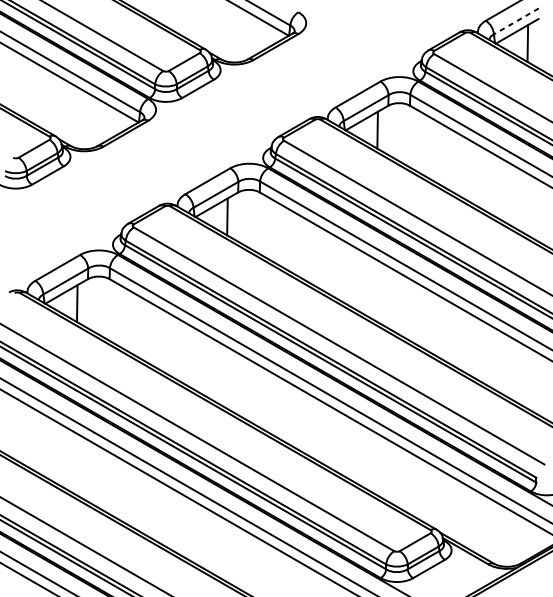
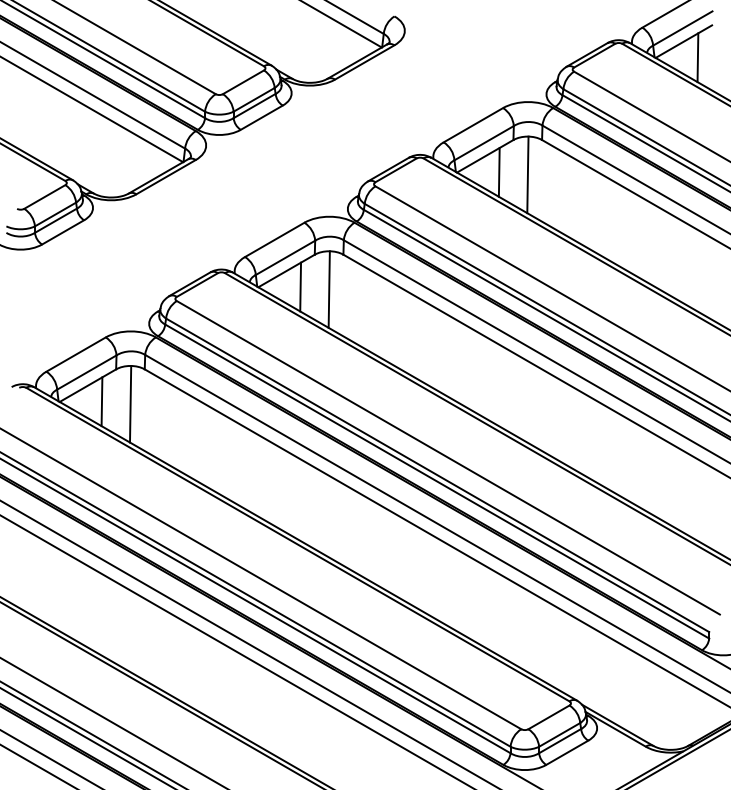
line: (516, 21) -> (682, 28), dashed -> solid
line: (398, 131) -> (527, 174), added
line: (248, 218) -> (328, 289), added
line: (98, 304) -> (130, 403), added

